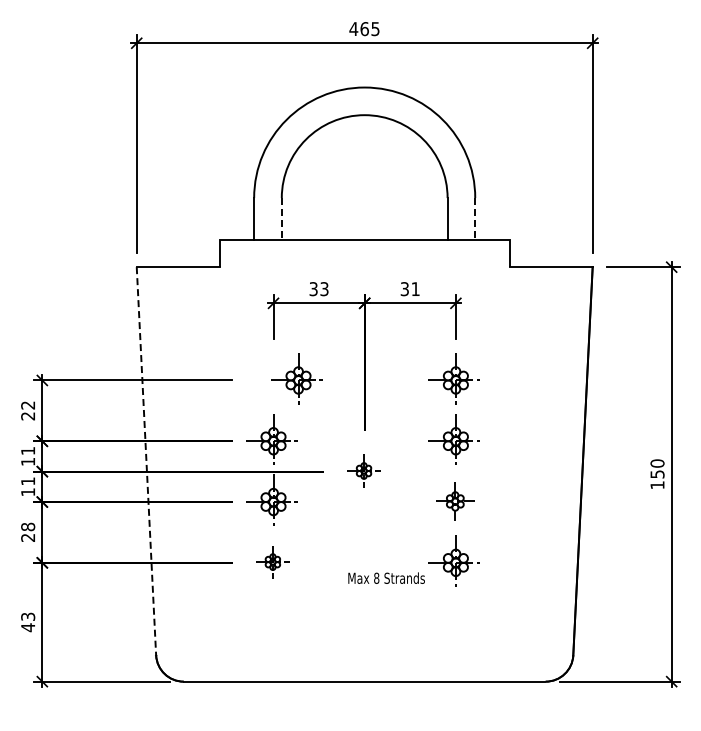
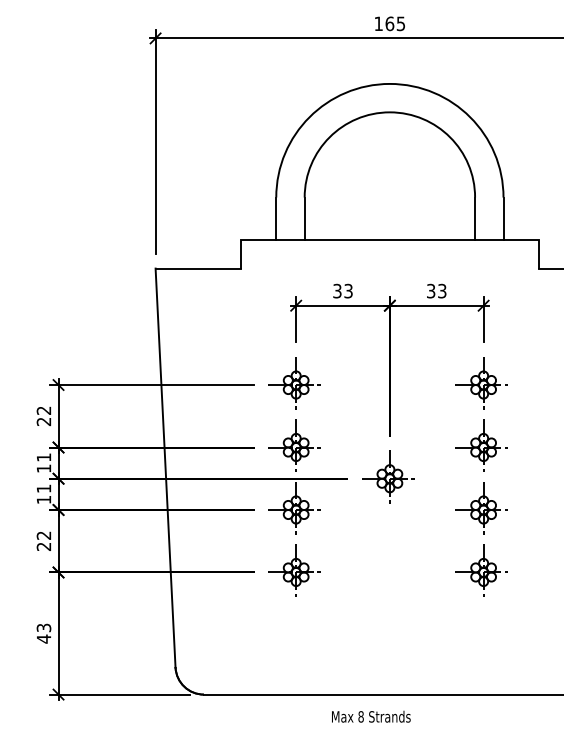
text: (353, 28) -> (378, 23), 465 -> 165
line: (281, 218) -> (304, 218), dashed -> solid
line: (475, 218) -> (503, 218), dashed -> solid
text: (415, 289) -> (442, 291), 31 -> 33
part: (296, 378) -> (294, 383), moved
line: (146, 461) -> (165, 468), dashed -> solid
part: (362, 469) -> (387, 476), size x1.67
part: (453, 499) -> (481, 507), size x1.43
text: (28, 526) -> (44, 535), 28 -> 22
part: (271, 560) -> (294, 570), size x1.67
text: (386, 577) -> (371, 716), moved

